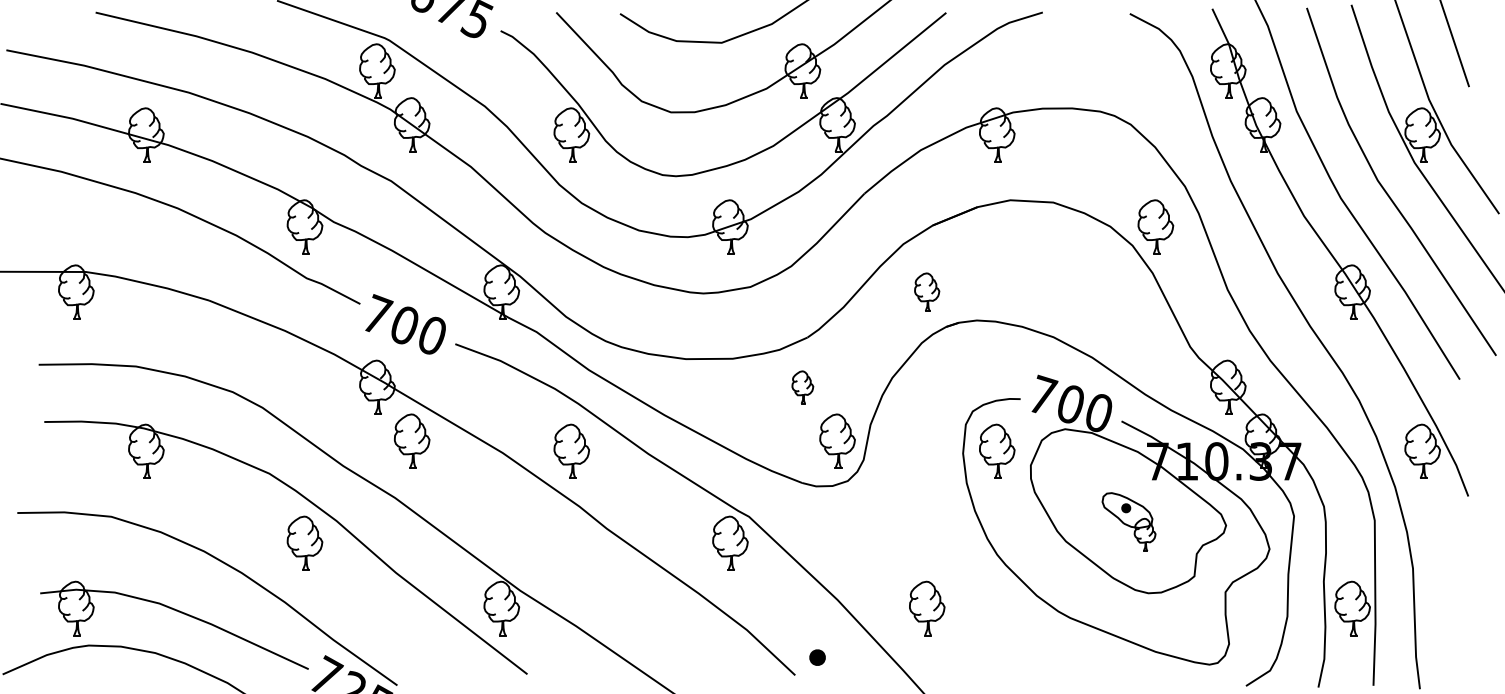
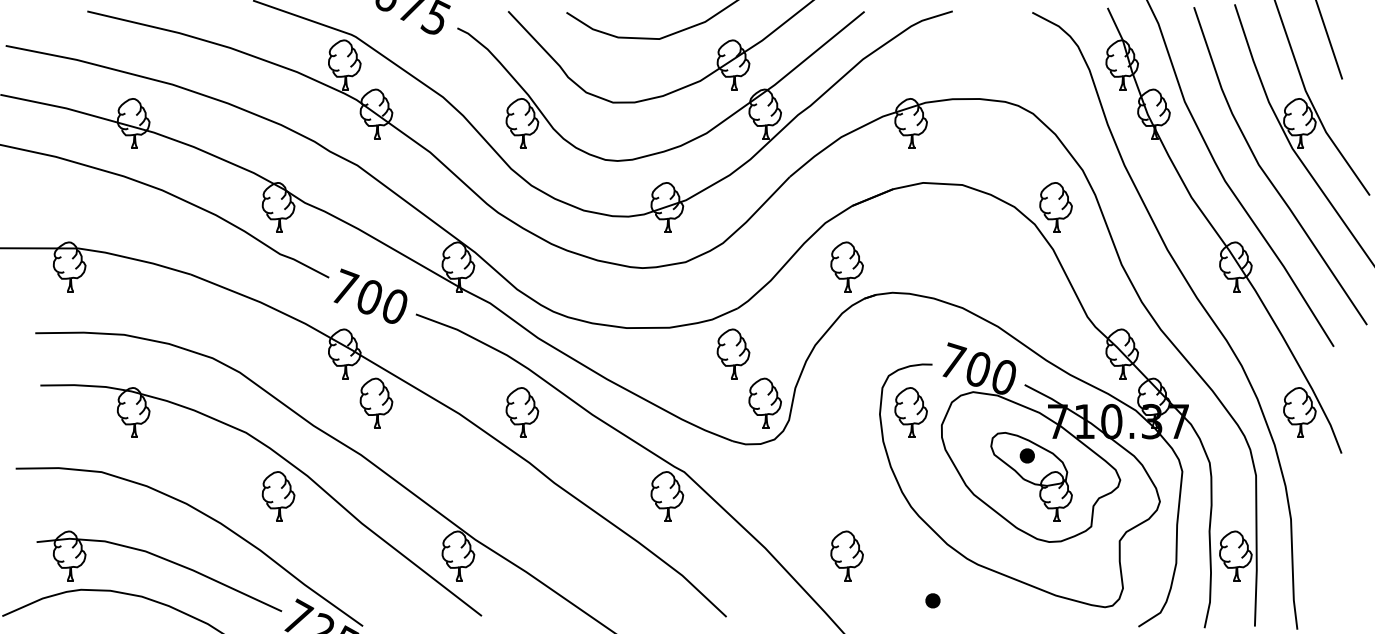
part: (926, 291) -> (846, 266), size x1.43
part: (802, 386) -> (733, 353), size x1.67
part: (1128, 521) -> (1031, 476), size x1.67
part: (817, 657) -> (932, 600), moved

